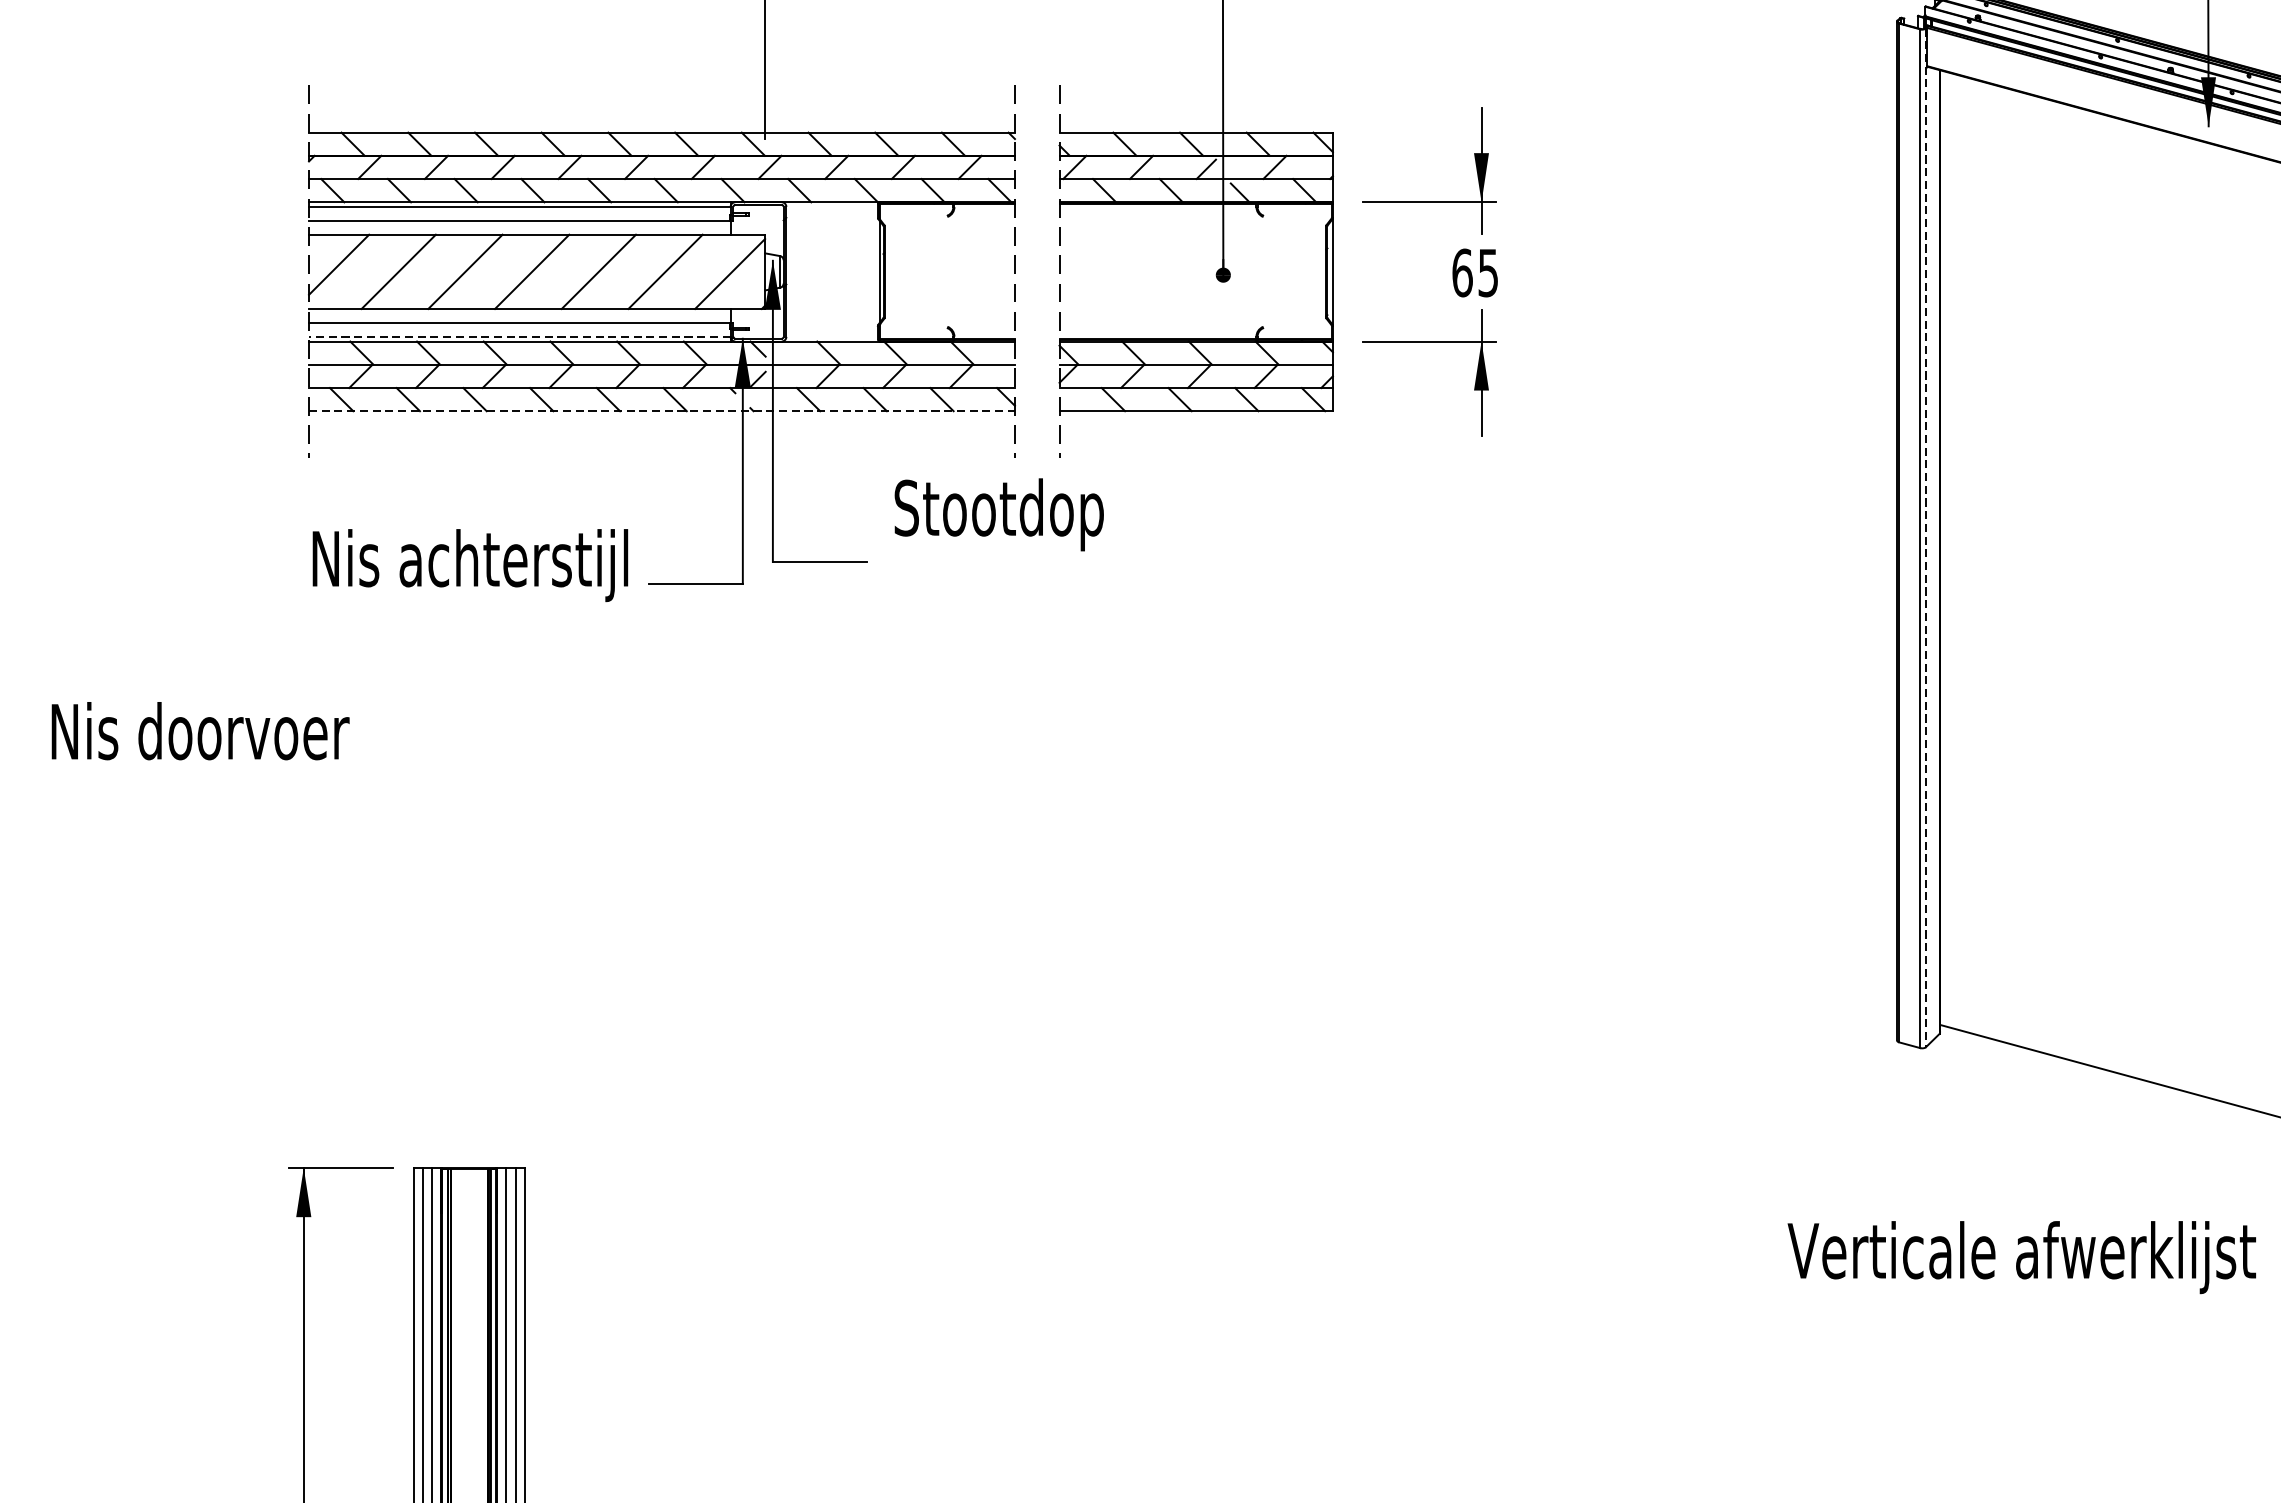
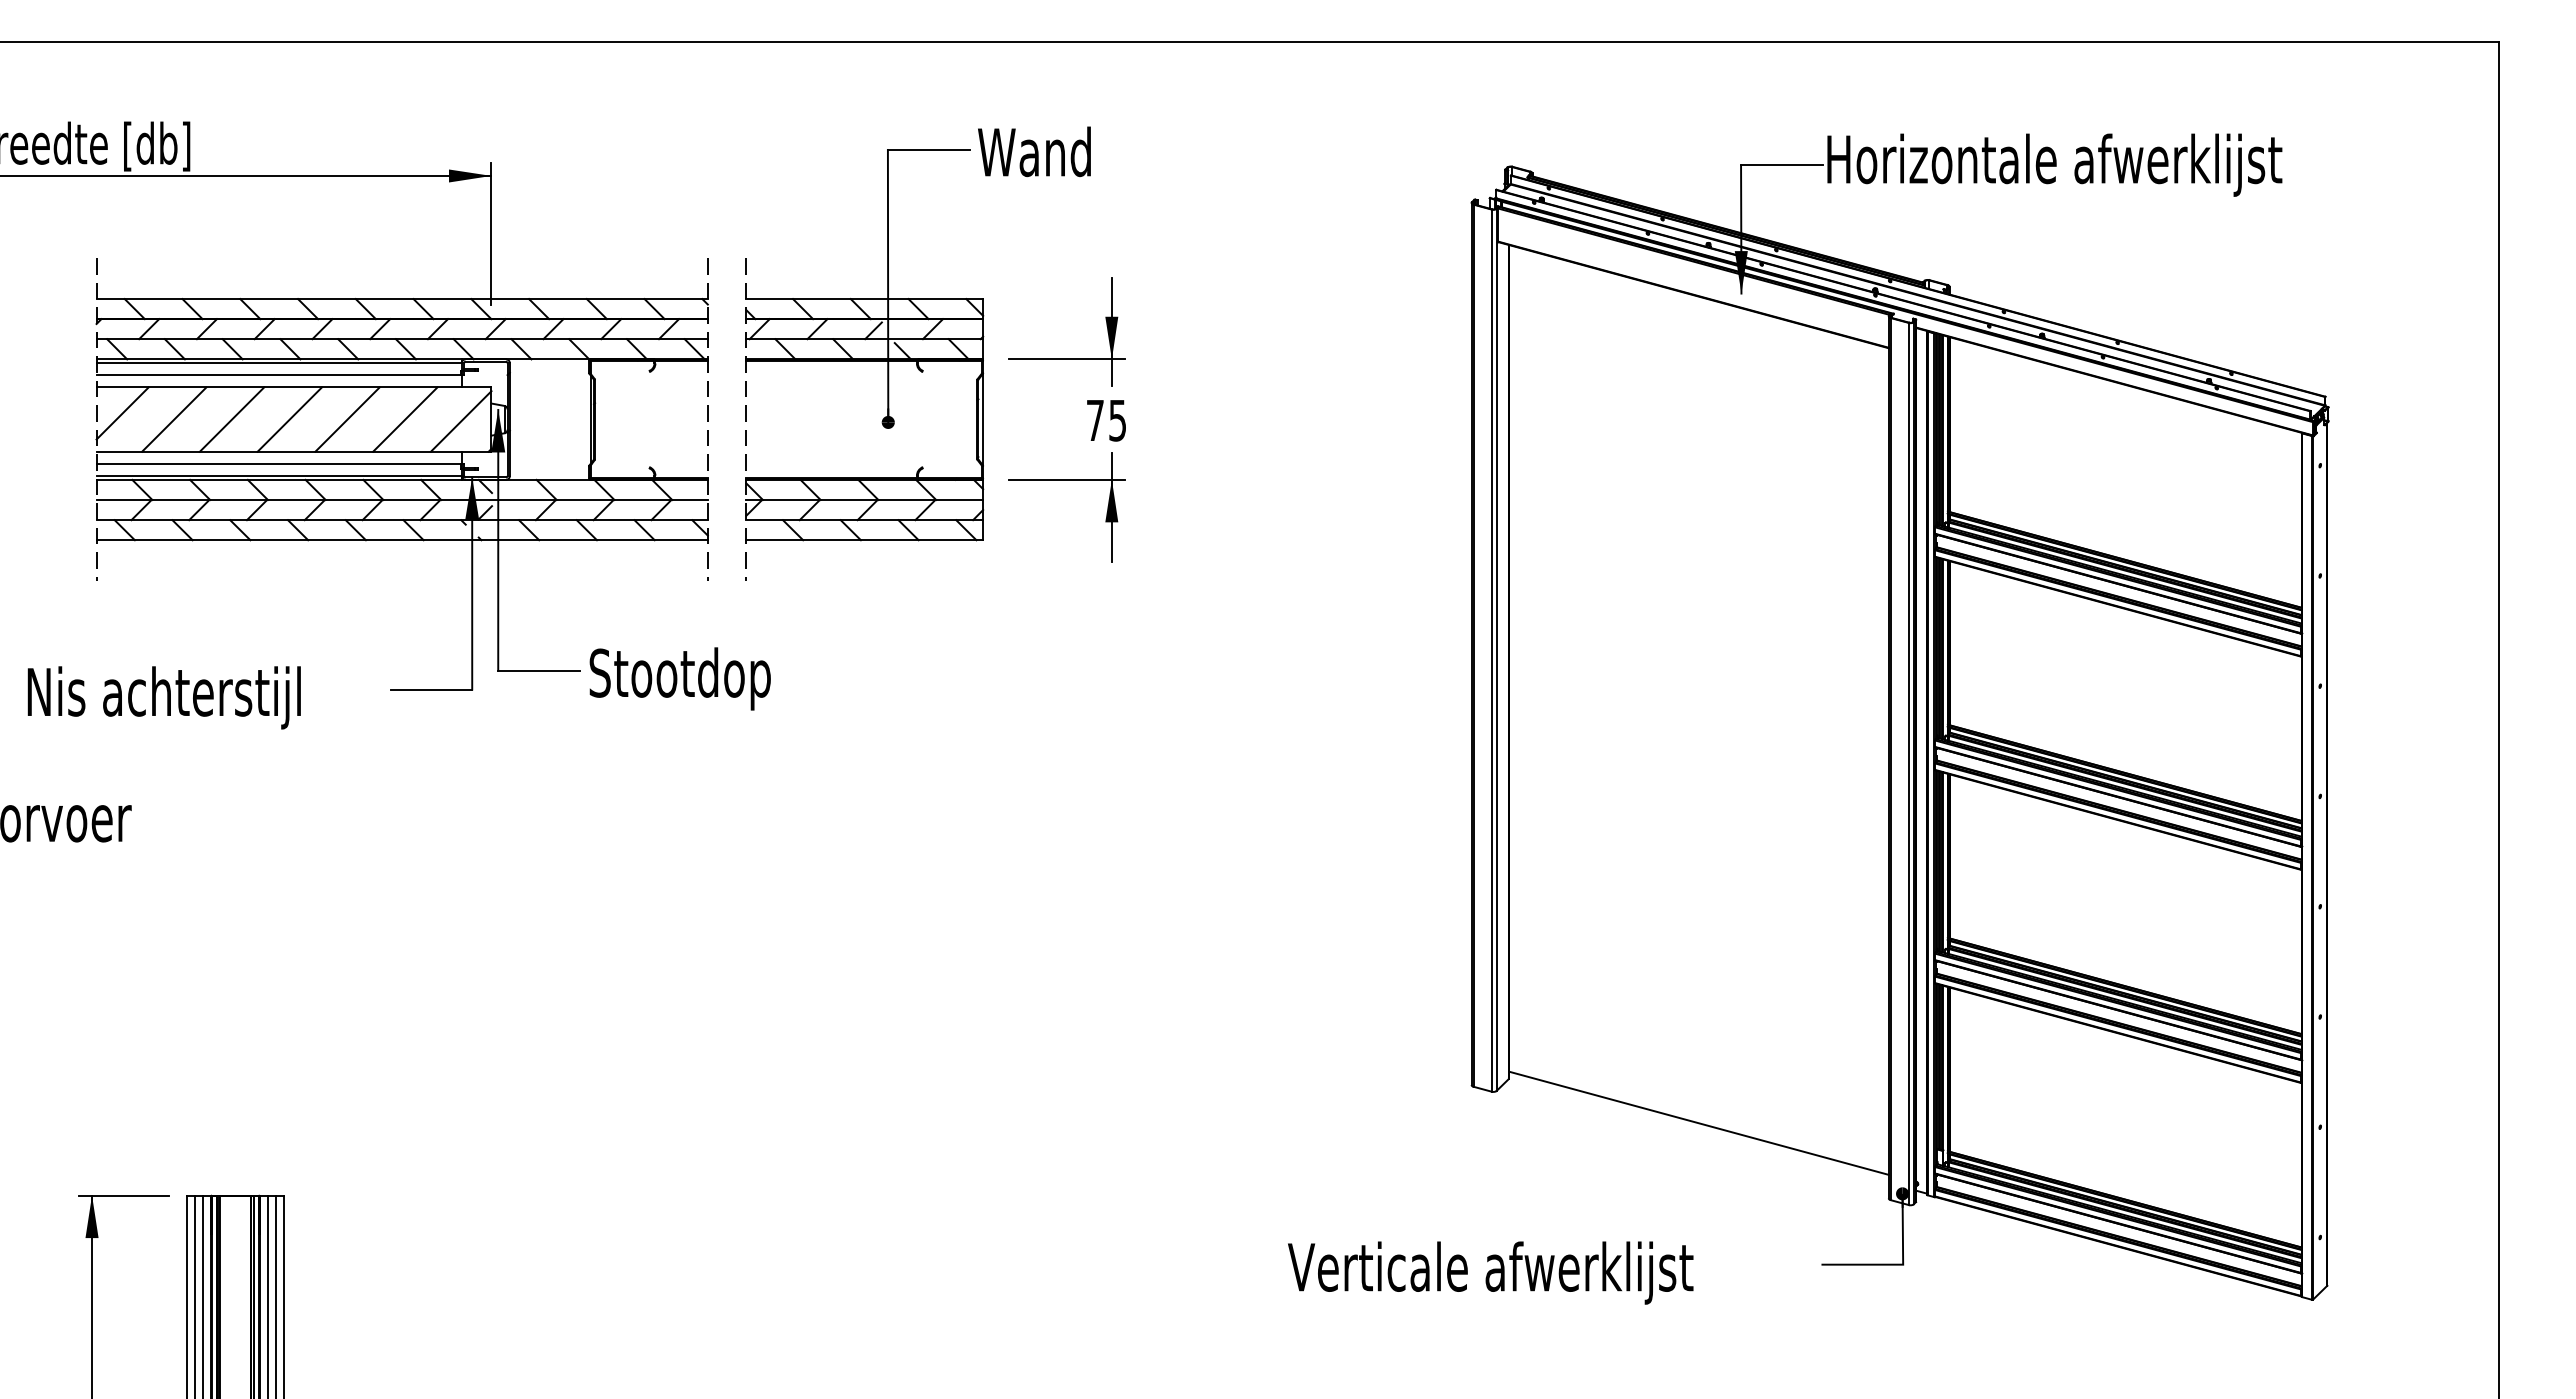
text: (1462, 272) -> (1095, 420), 65 -> 75
line: (520, 336) -> (279, 475), dashed -> solid
line: (662, 411) -> (402, 540), dashed -> solid
text: (998, 514) -> (679, 678), moved
line: (1925, 538) -> (1496, 650), dashed -> solid
text: (469, 565) -> (163, 697), moved
text: (2021, 1256) -> (1490, 1272), moved

